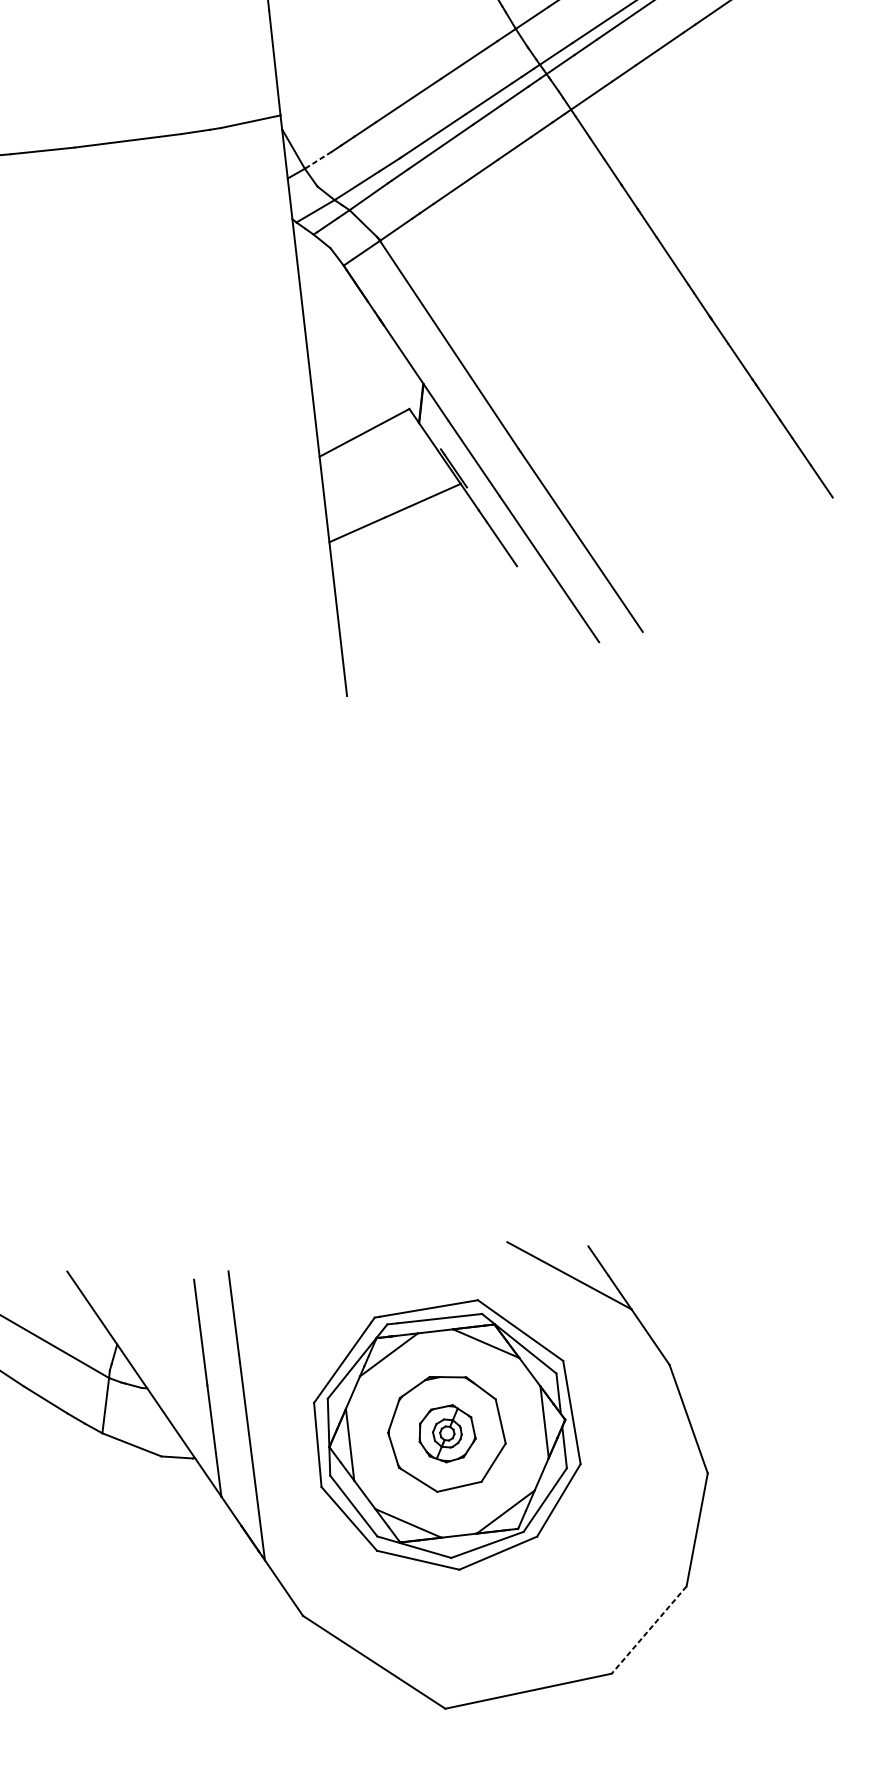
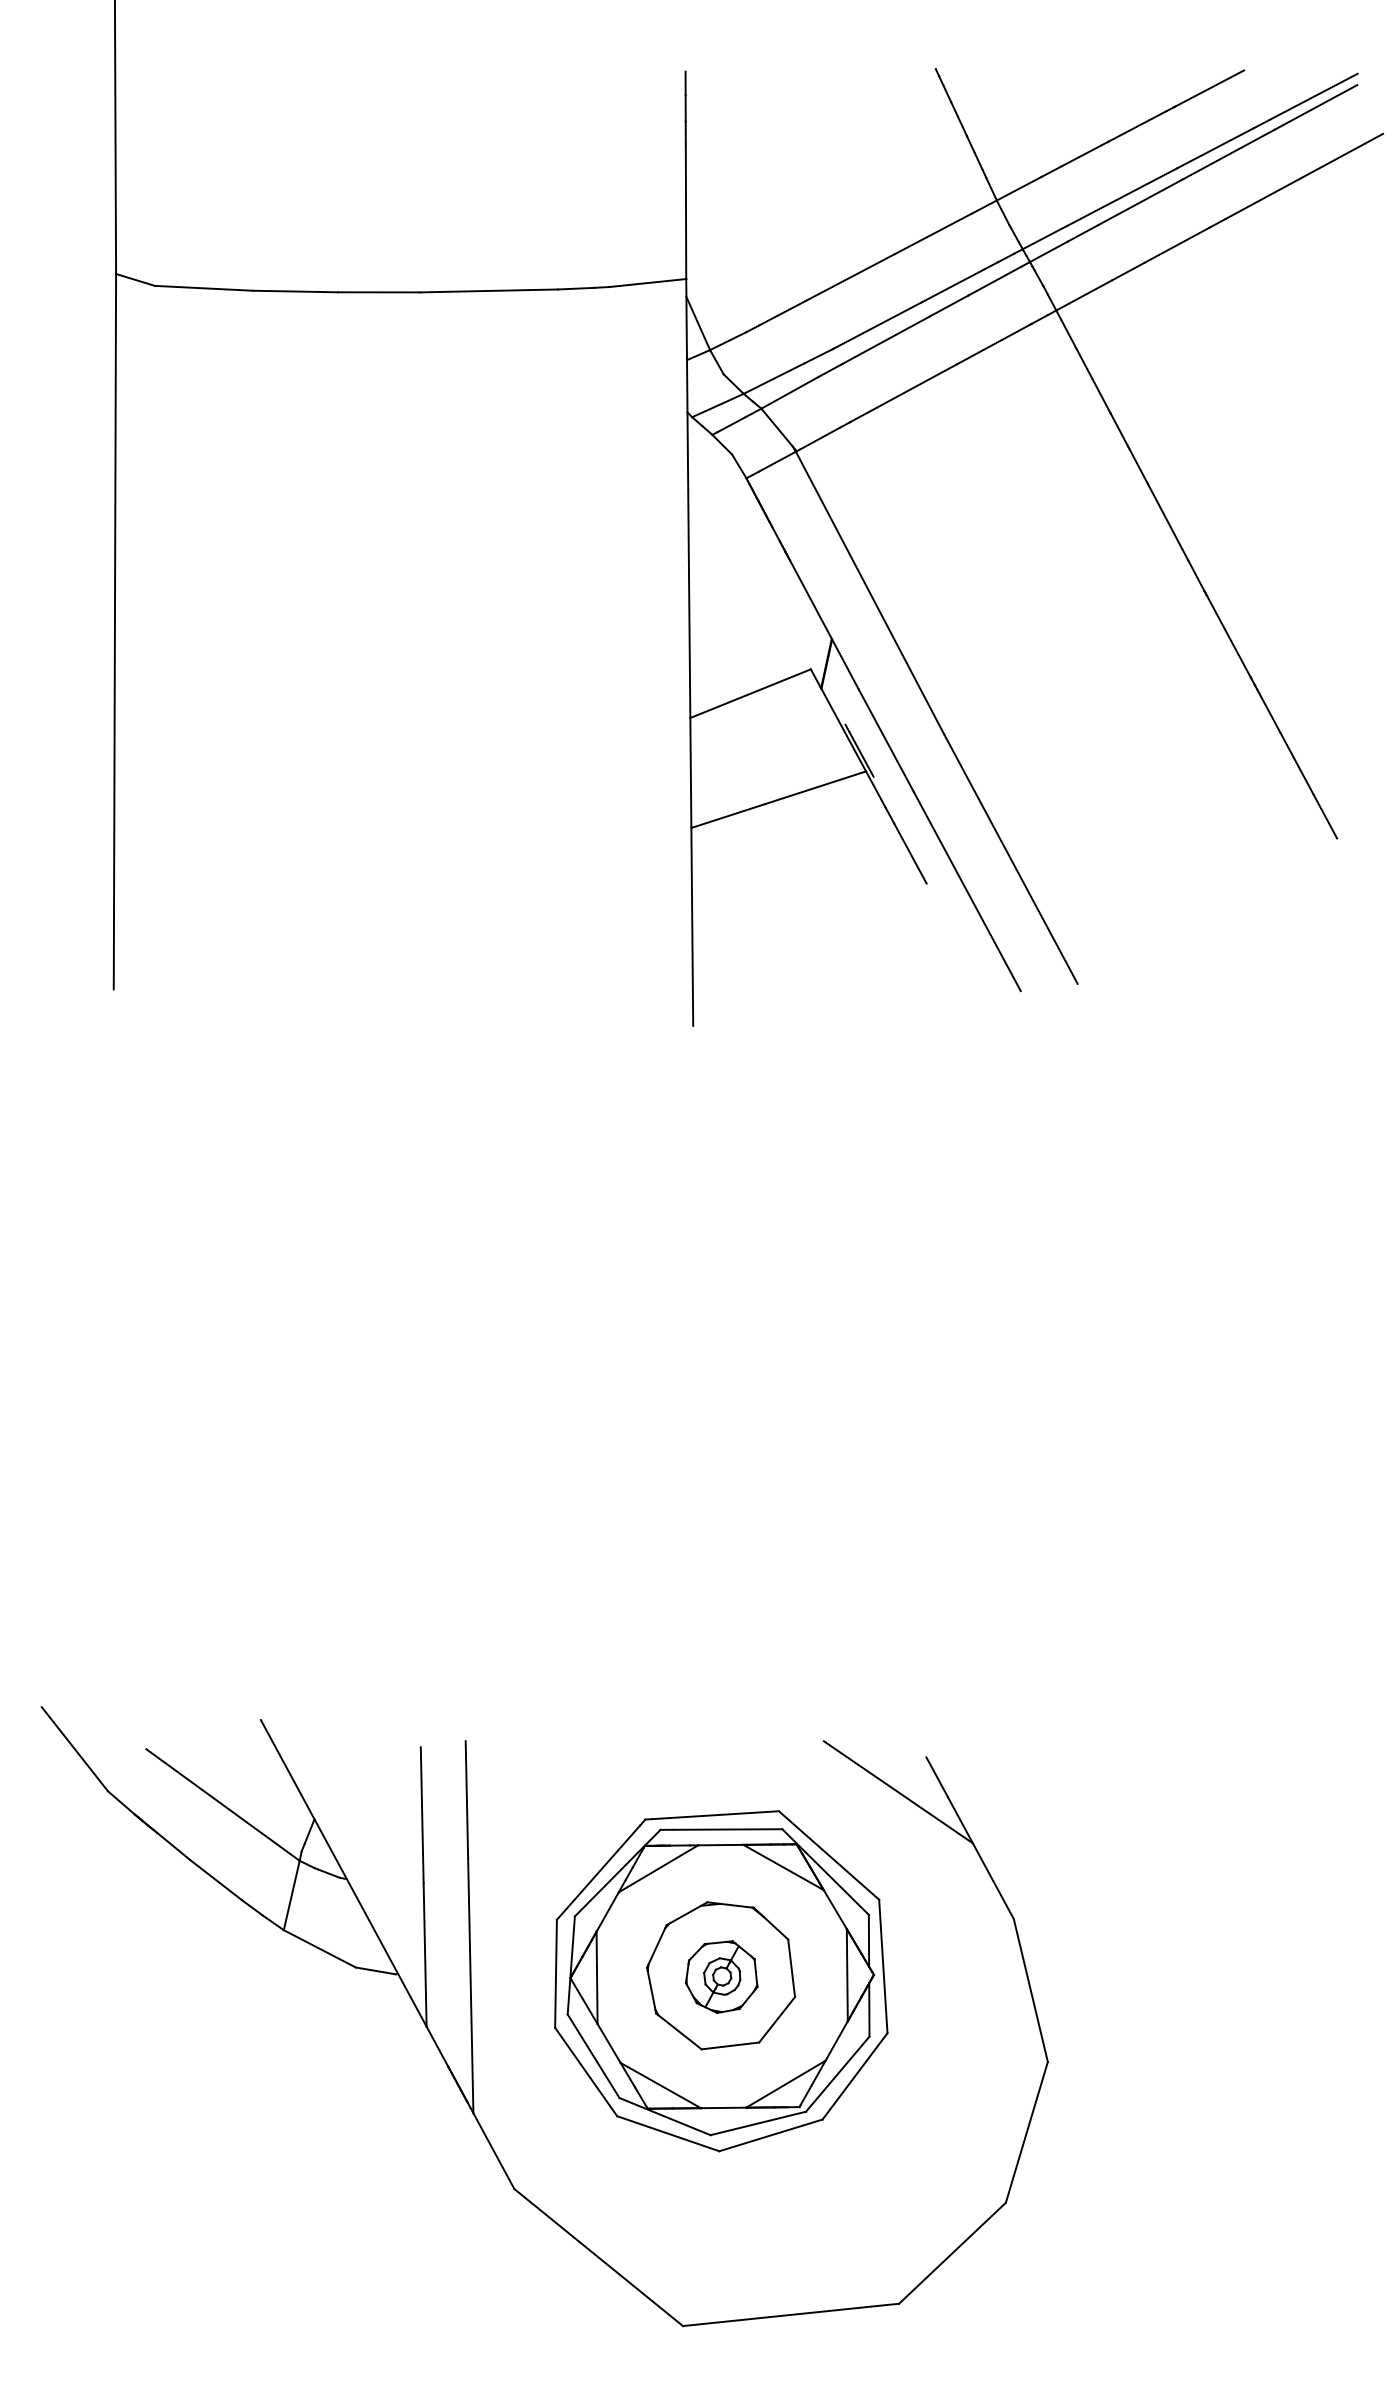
line: (317, 160) -> (727, 341), dashed -> solid
line: (649, 1630) -> (952, 2253), dashed -> solid

